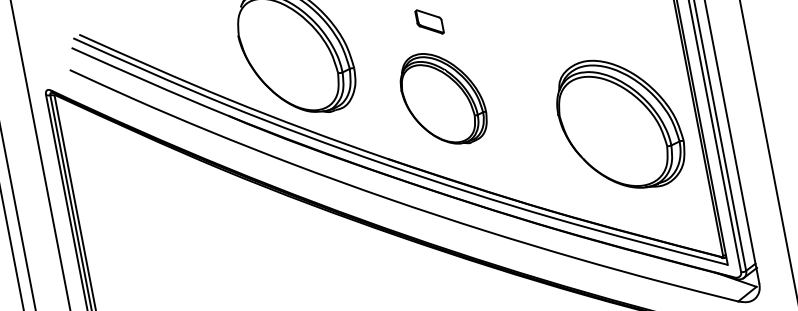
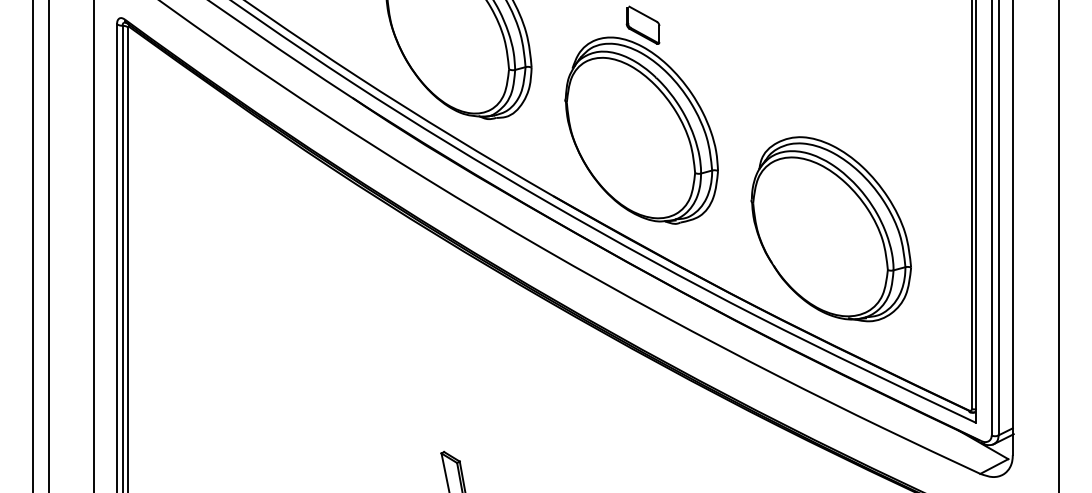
part: (443, 98) -> (641, 130), size x1.43
part: (619, 124) -> (830, 229), moved

